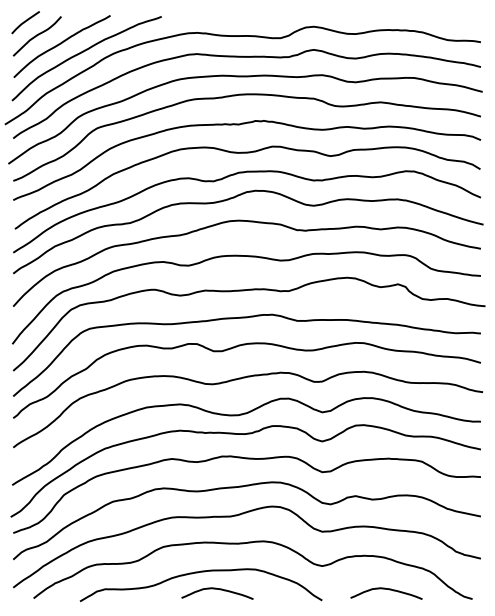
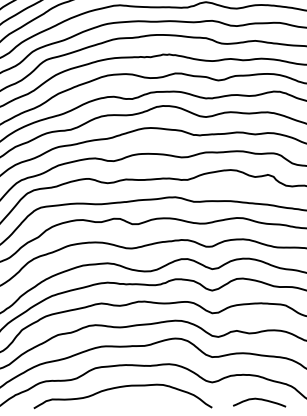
curve: (217, 589) -> (135, 399), removed

